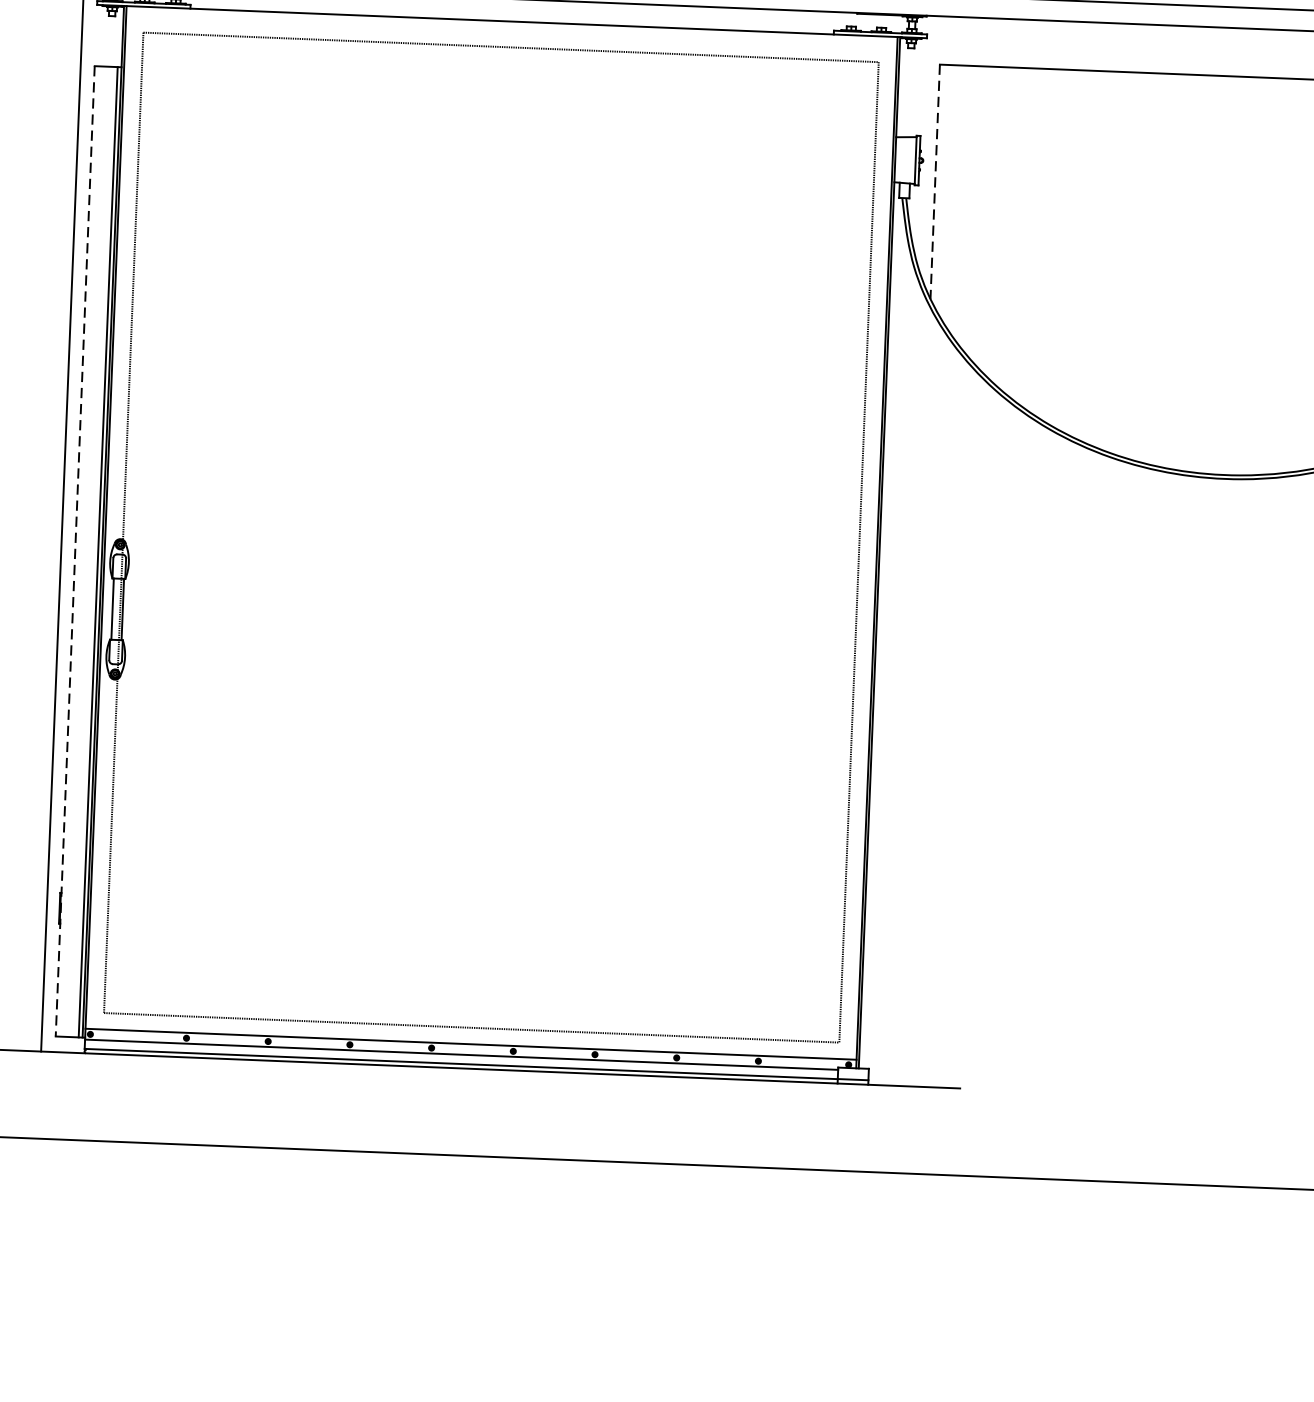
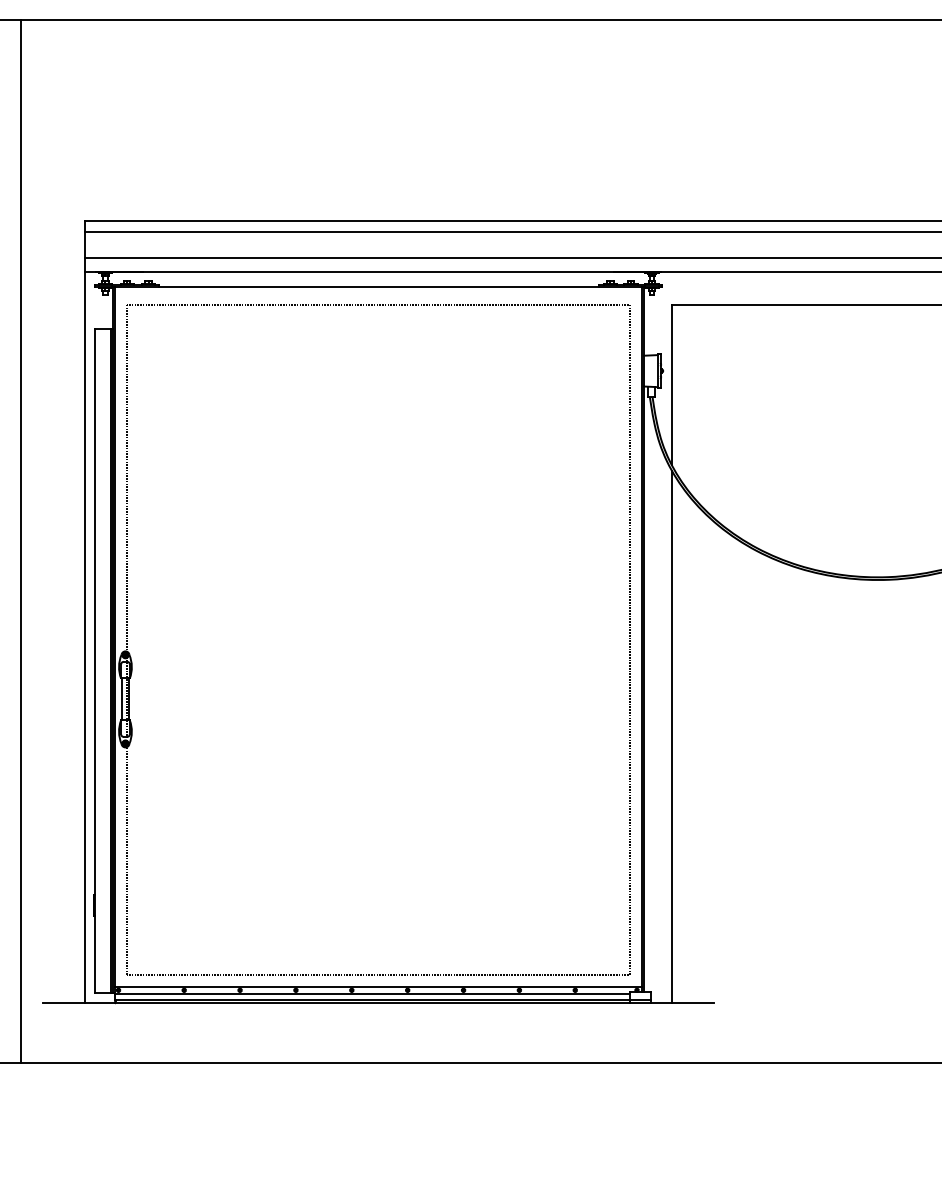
line: (934, 182) -> (671, 385), dashed -> solid
line: (74, 550) -> (94, 660), dashed -> solid
line: (914, 695) -> (671, 736), added

